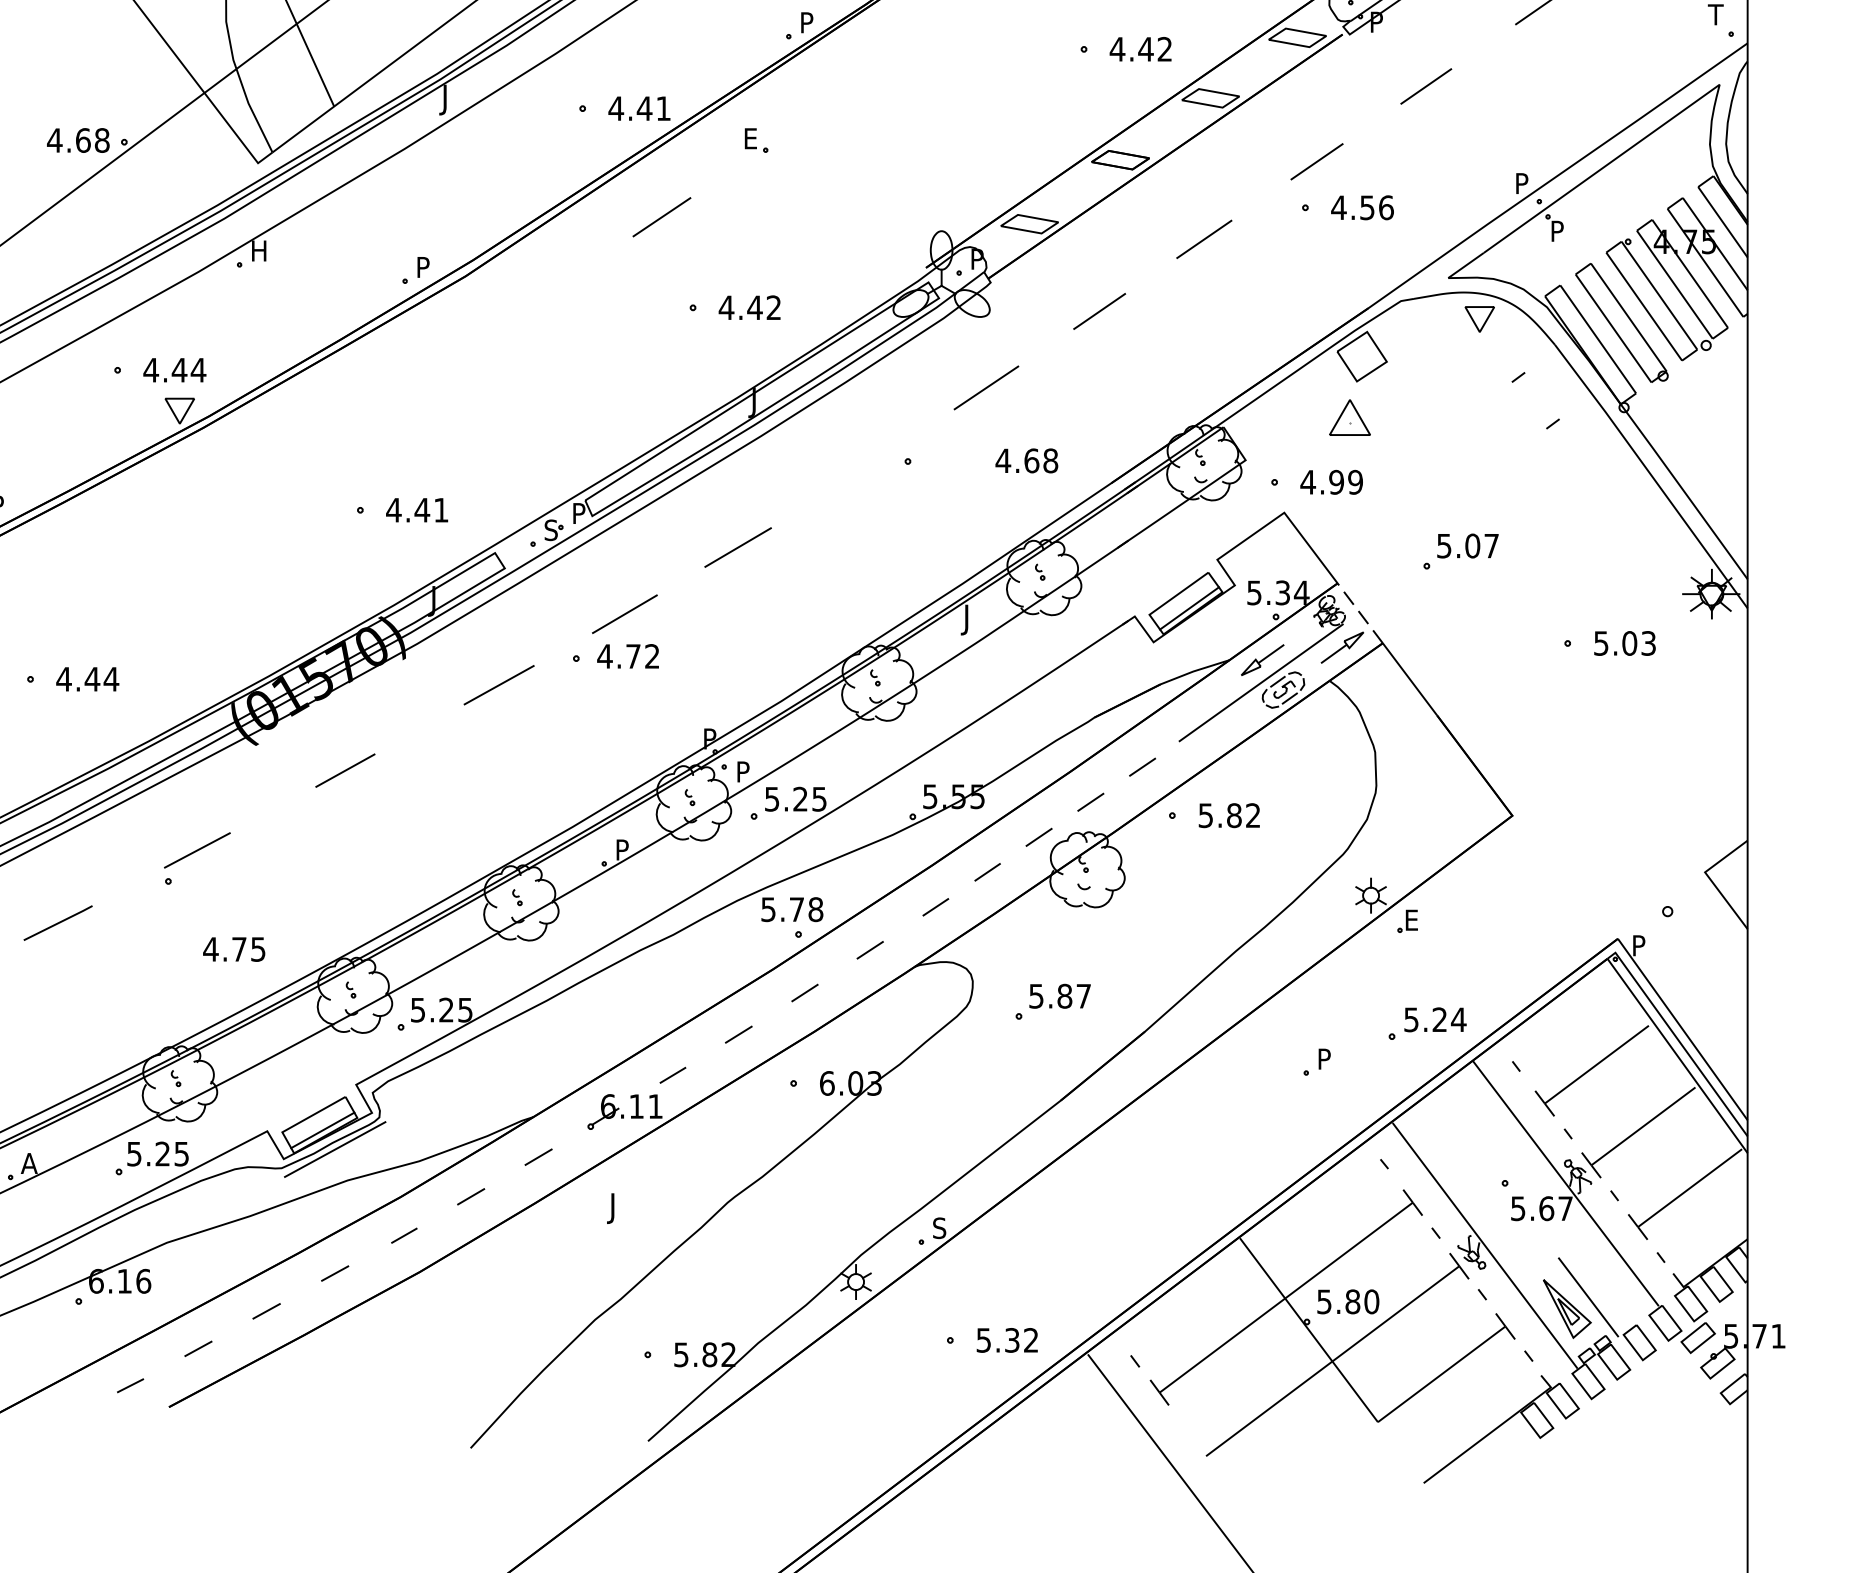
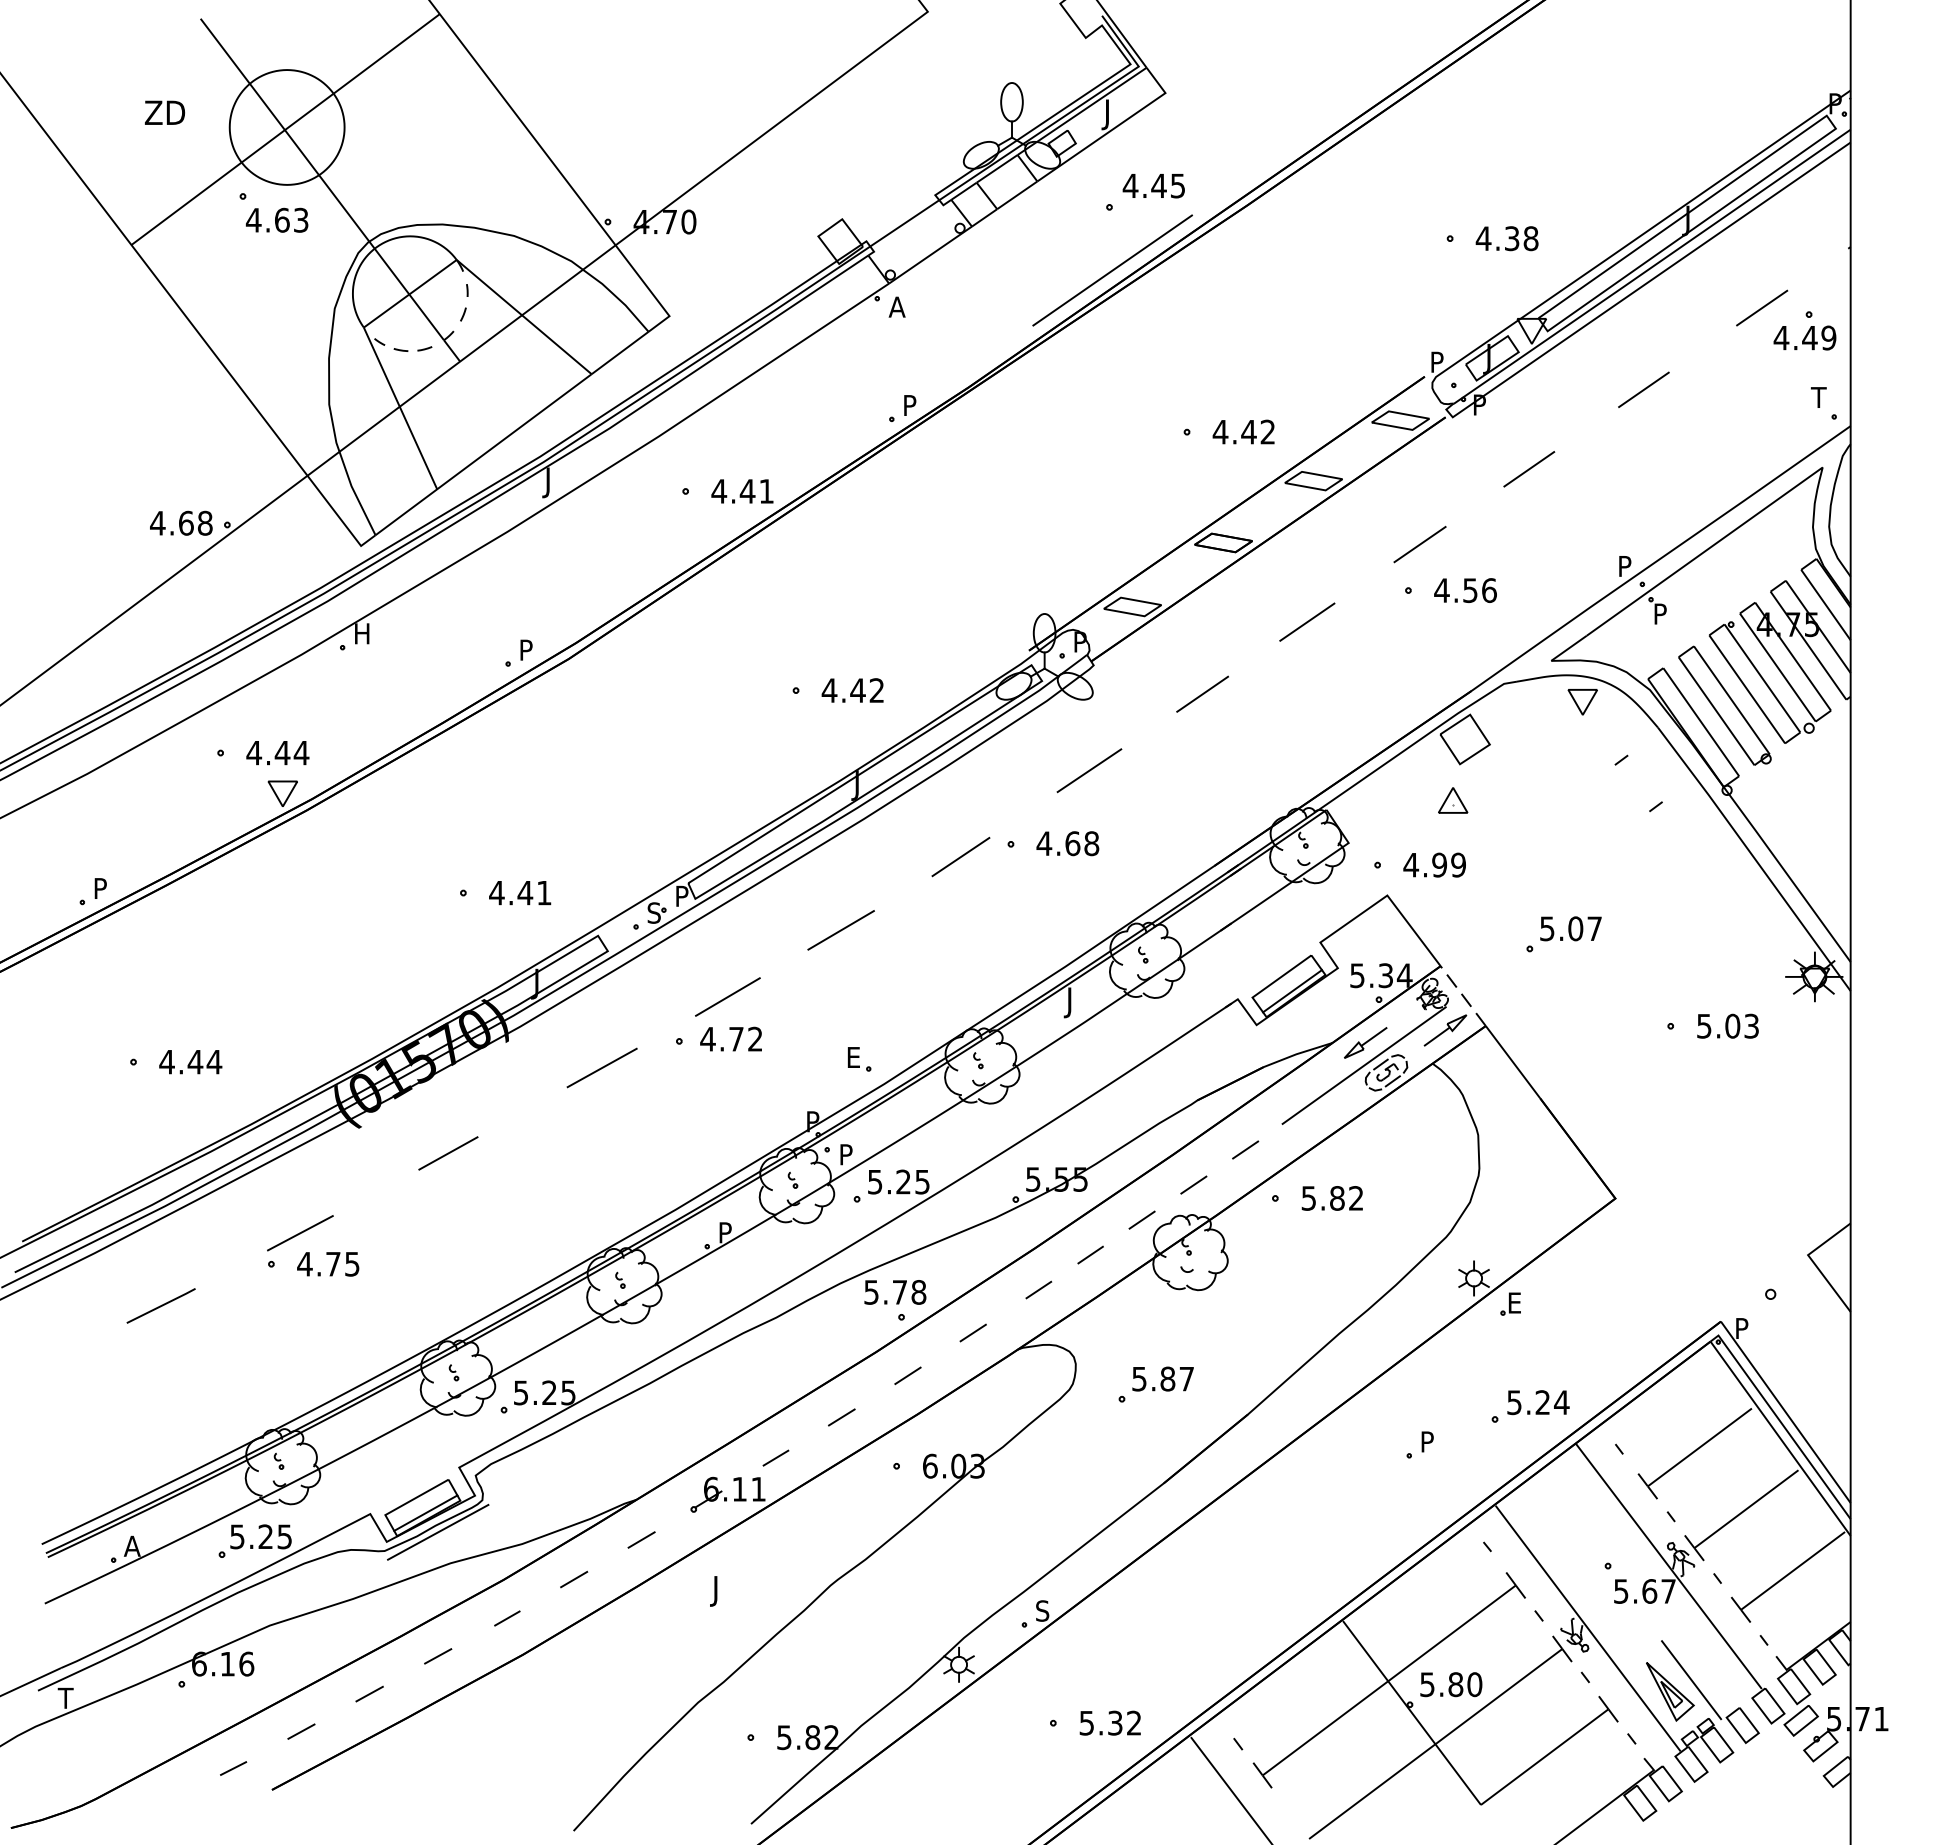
part: (756, 140) -> (859, 1059), moved
line: (661, 216) -> (960, 856), moved
part: (1350, 417) -> (1453, 800), size x0.71
text: (1026, 460) -> (1067, 843), moved
text: (234, 949) -> (328, 1264), moved

